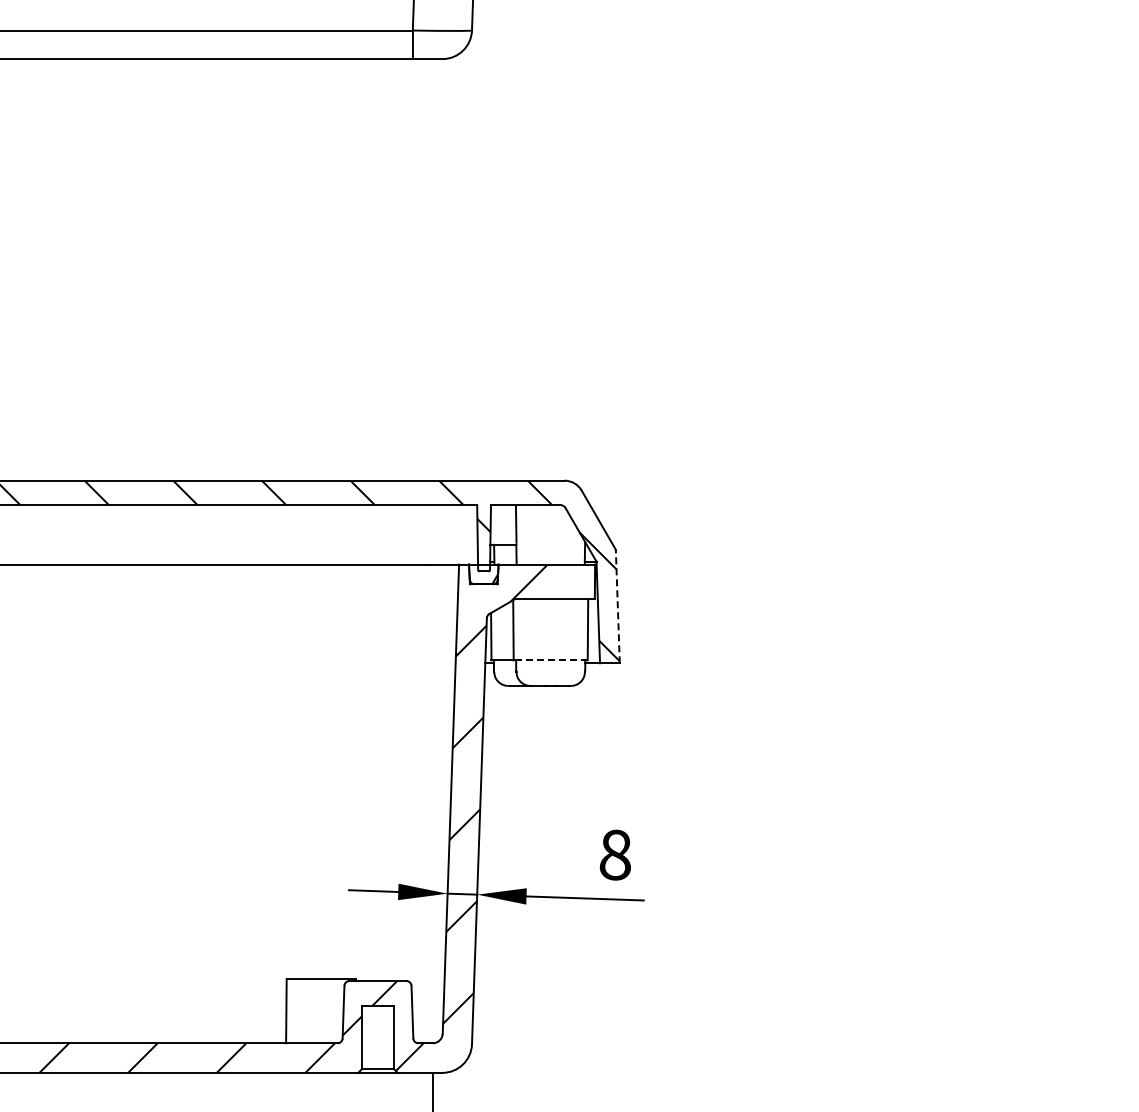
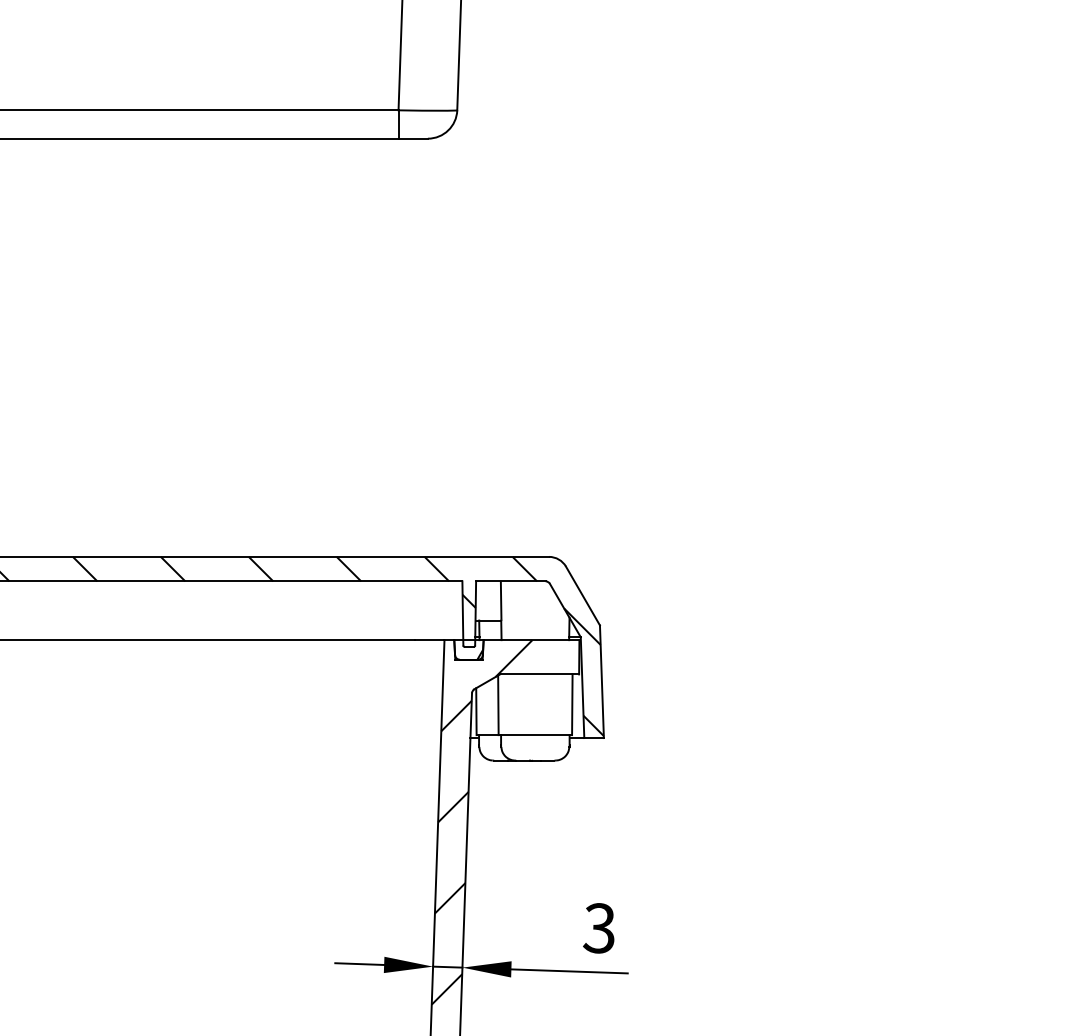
line: (617, 606) -> (601, 681), dashed -> solid
line: (550, 660) -> (535, 735), dashed -> solid
text: (614, 854) -> (598, 927), 8 -> 3

